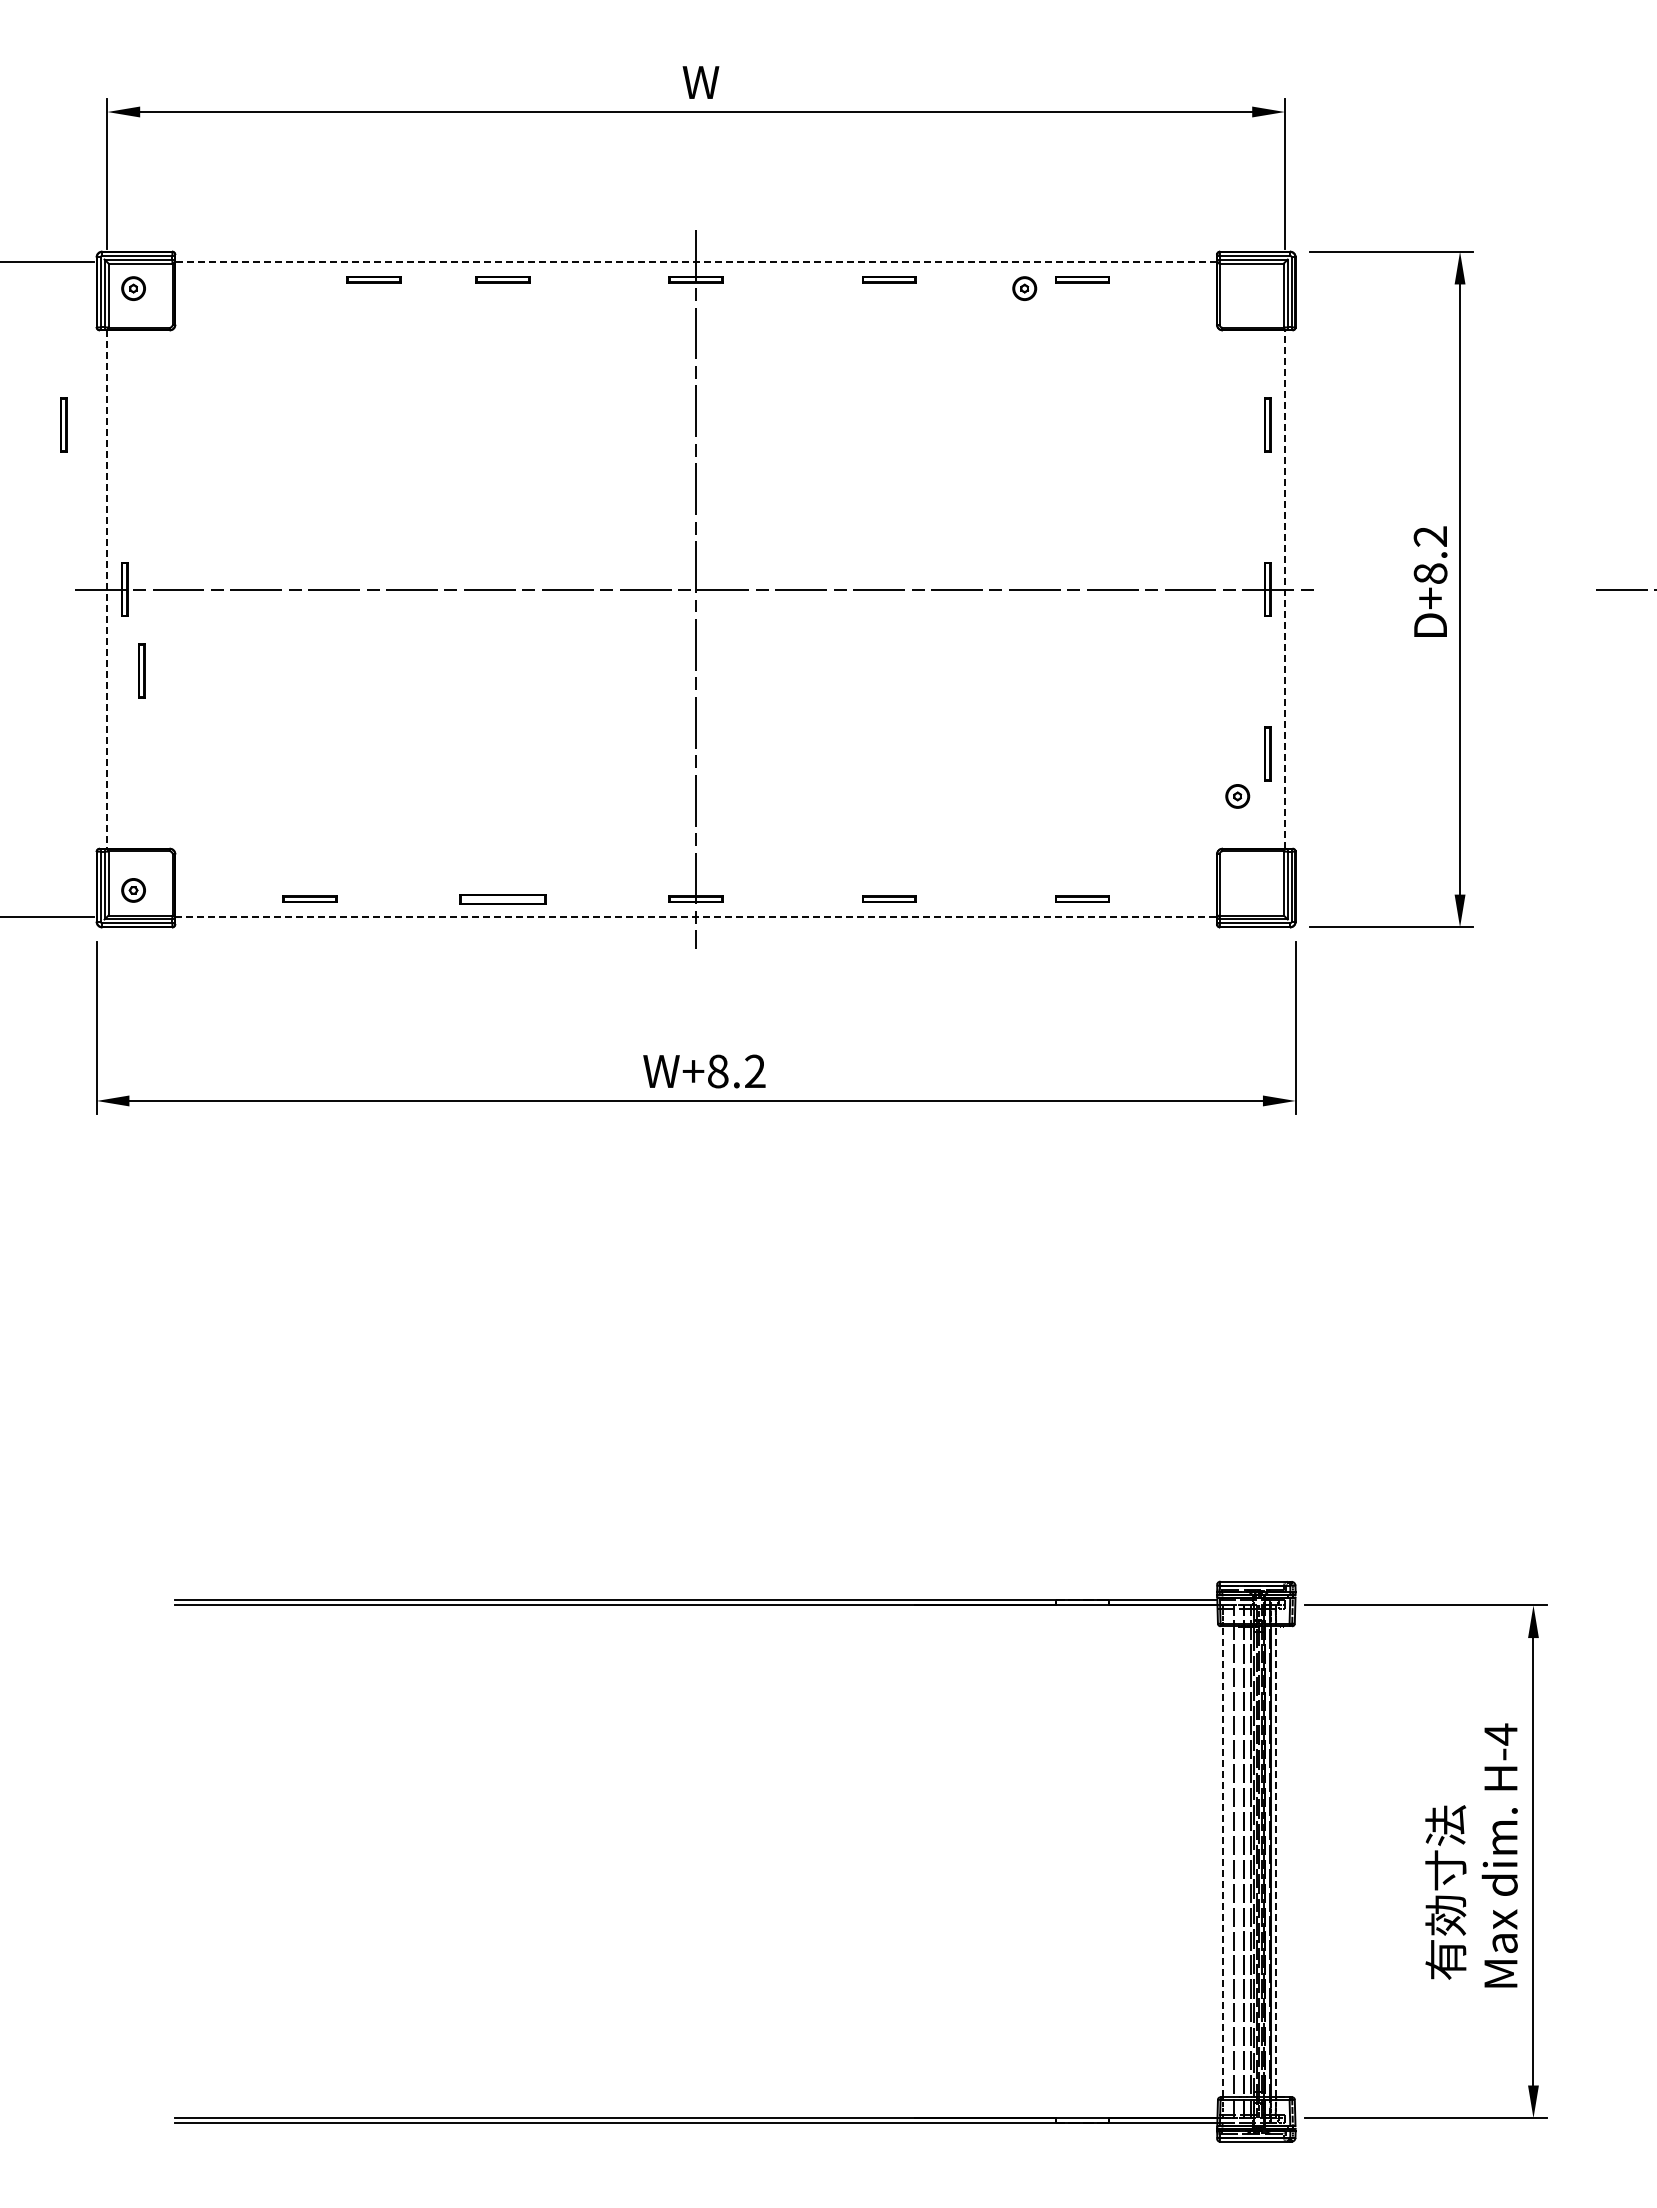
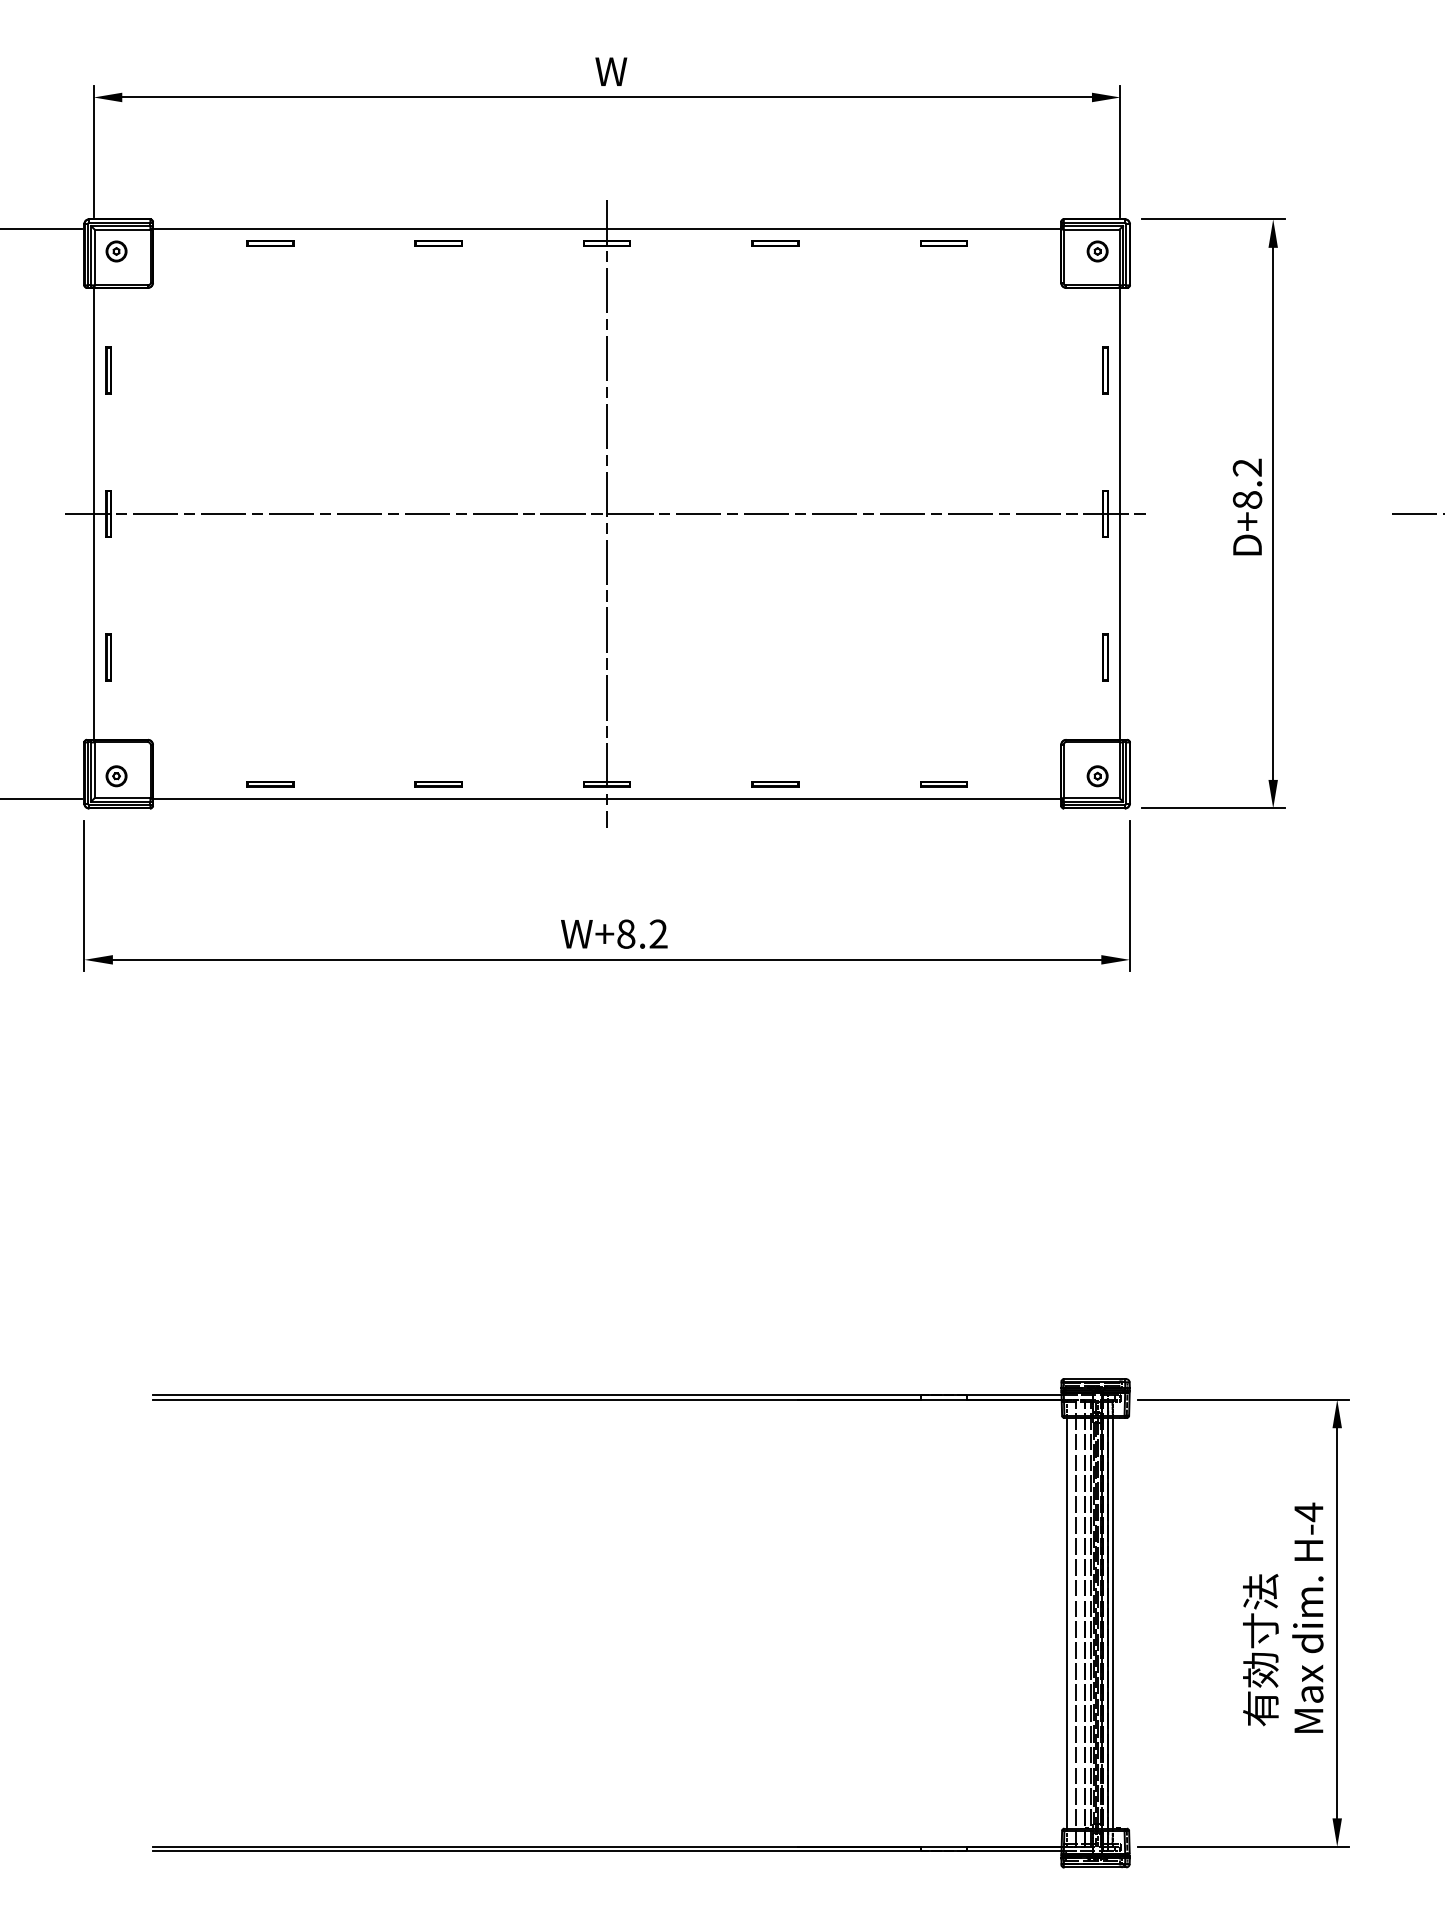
line: (696, 262) -> (607, 228), dashed -> solid
part: (373, 279) -> (269, 243), moved
part: (1024, 288) -> (1097, 251), moved
part: (63, 424) -> (108, 369), moved
line: (1284, 589) -> (1120, 513), dashed -> solid
line: (107, 590) -> (93, 514), dashed -> solid
part: (141, 670) -> (108, 656), moved
part: (1237, 796) -> (1097, 776), moved
part: (502, 898) -> (438, 783), size x0.62
line: (696, 916) -> (607, 799), dashed -> solid
line: (1223, 1861) -> (1066, 1623), dashed -> solid
line: (1275, 1861) -> (1112, 1623), dashed -> solid

